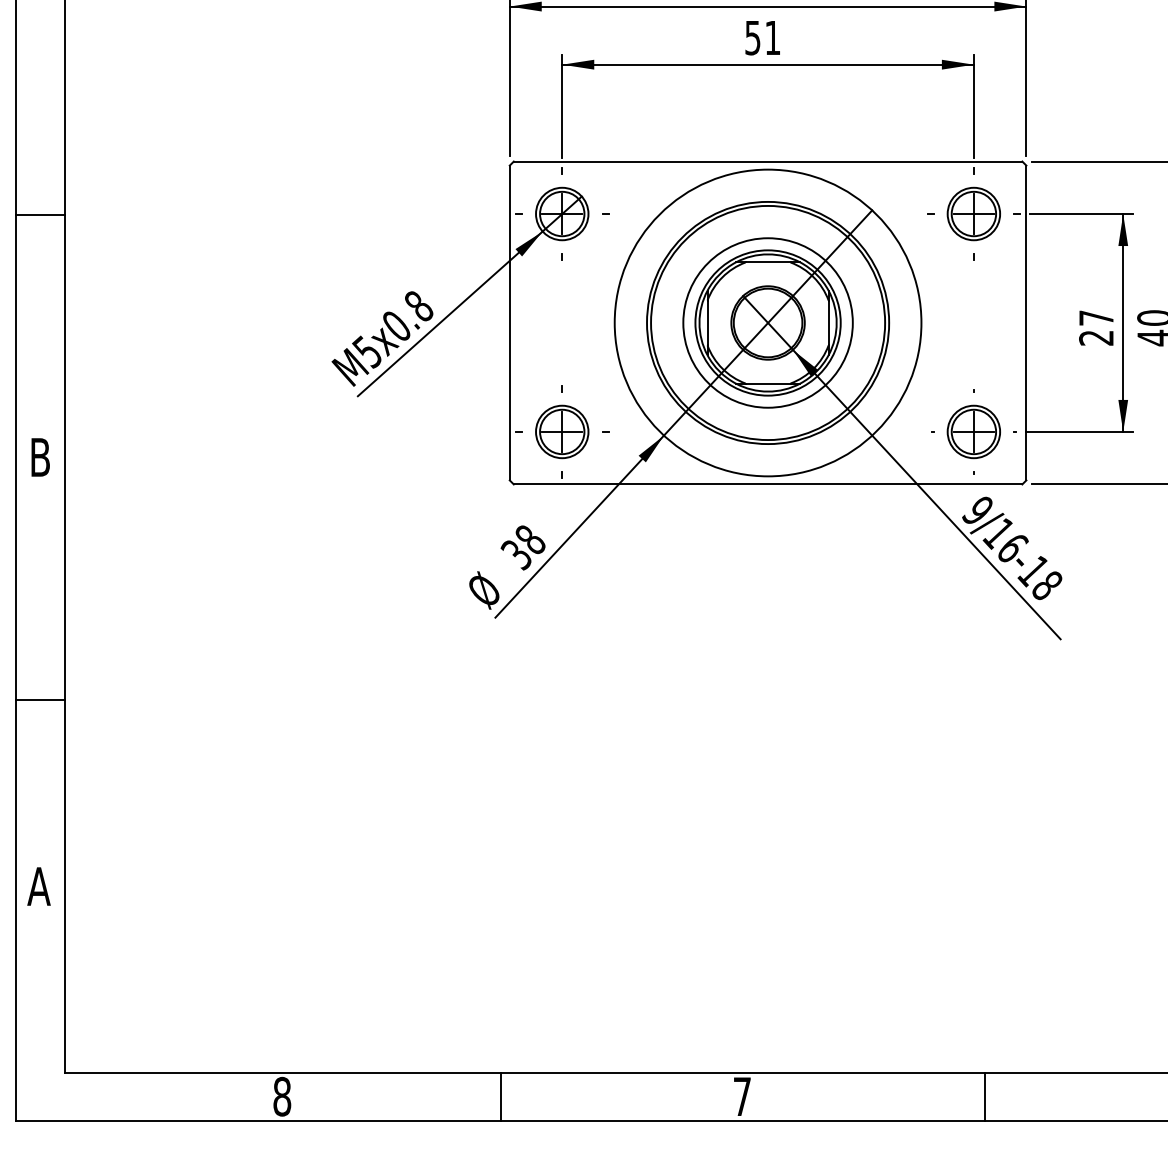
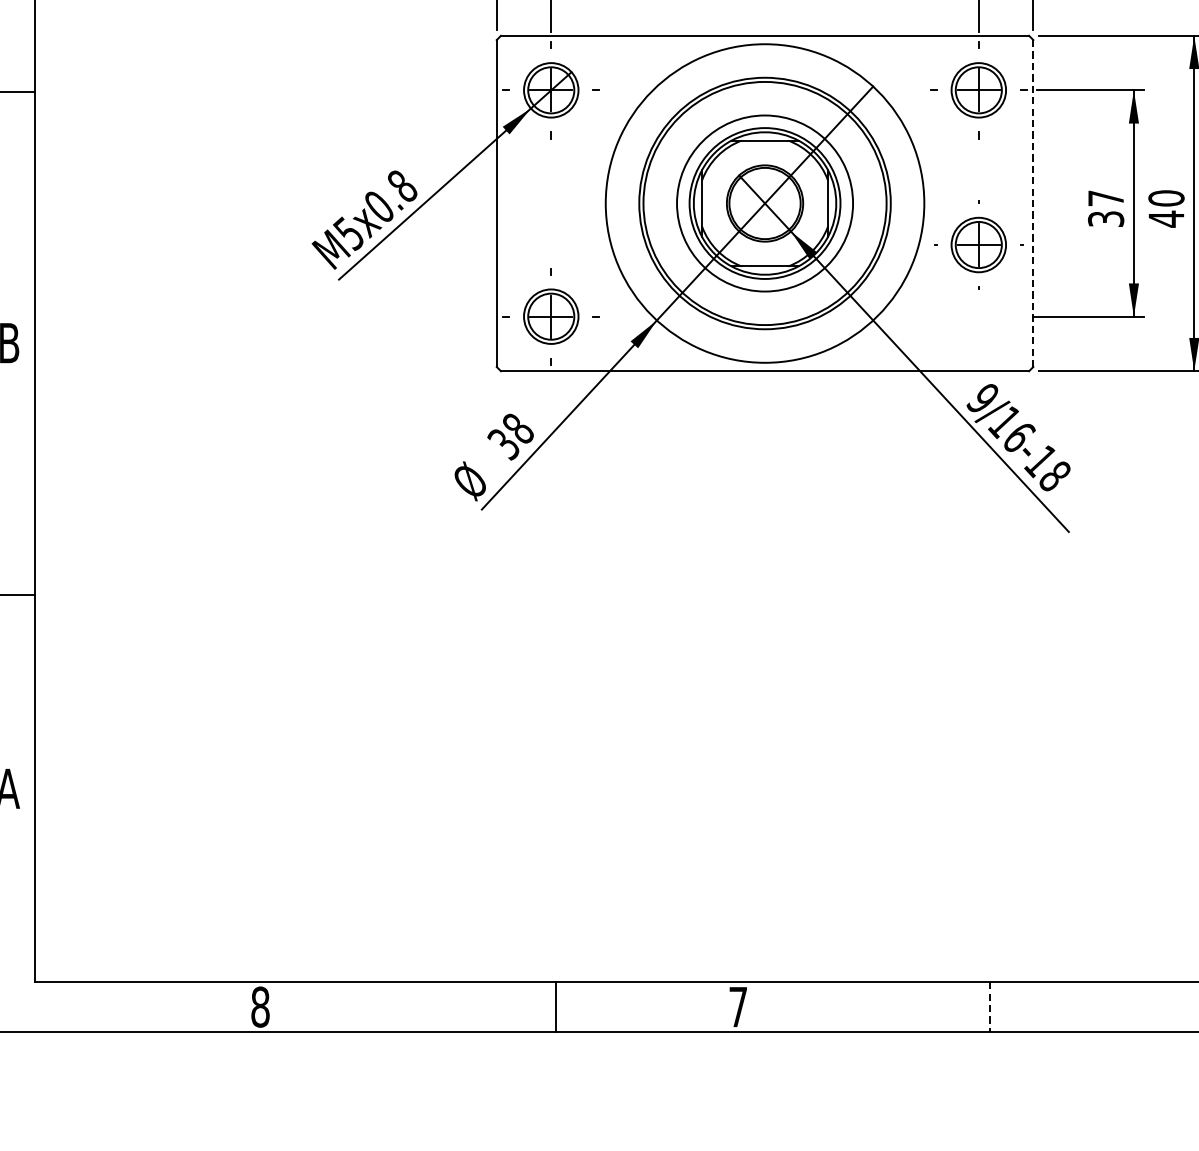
line: (1026, 323) -> (1033, 204), solid -> dashed
text: (1096, 337) -> (1106, 218), 27 -> 37
part: (973, 431) -> (978, 244), moved
line: (500, 1096) -> (555, 1006), moved
line: (984, 1097) -> (989, 1007), solid -> dashed

